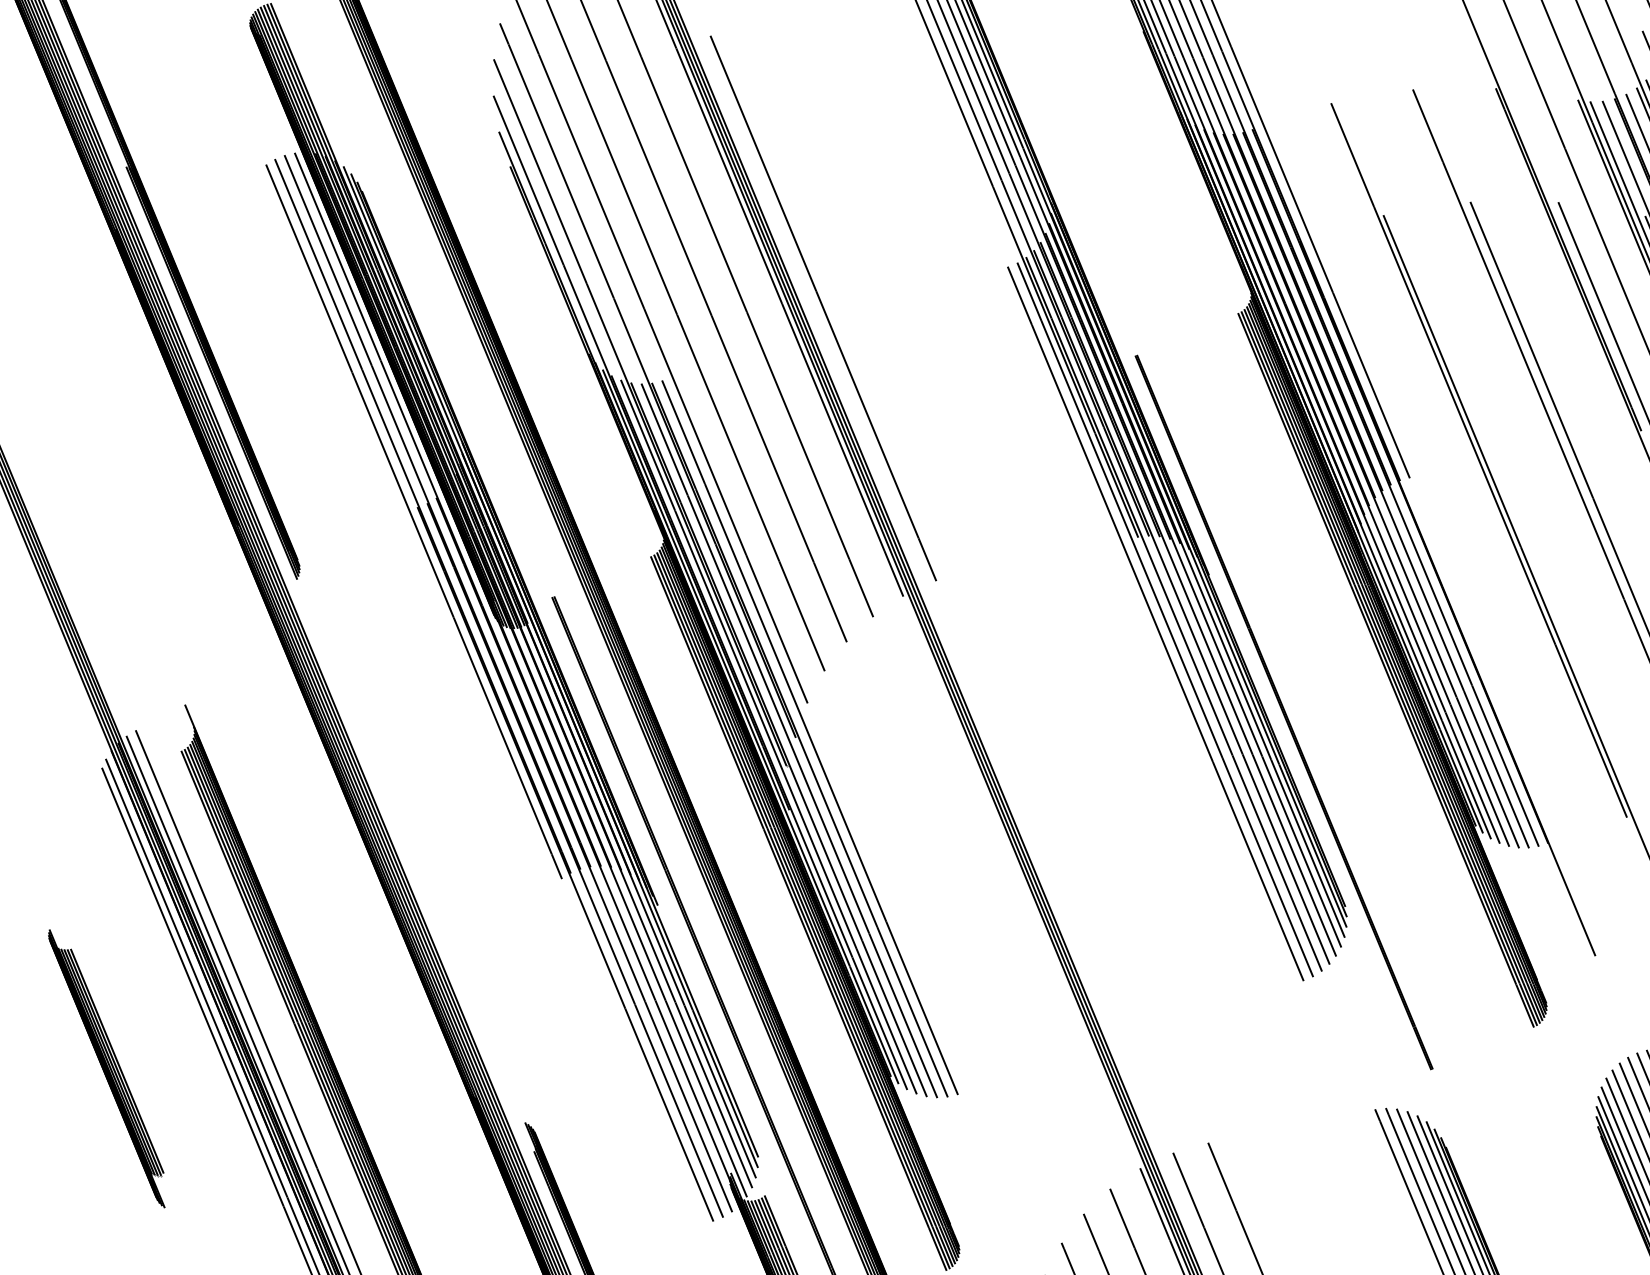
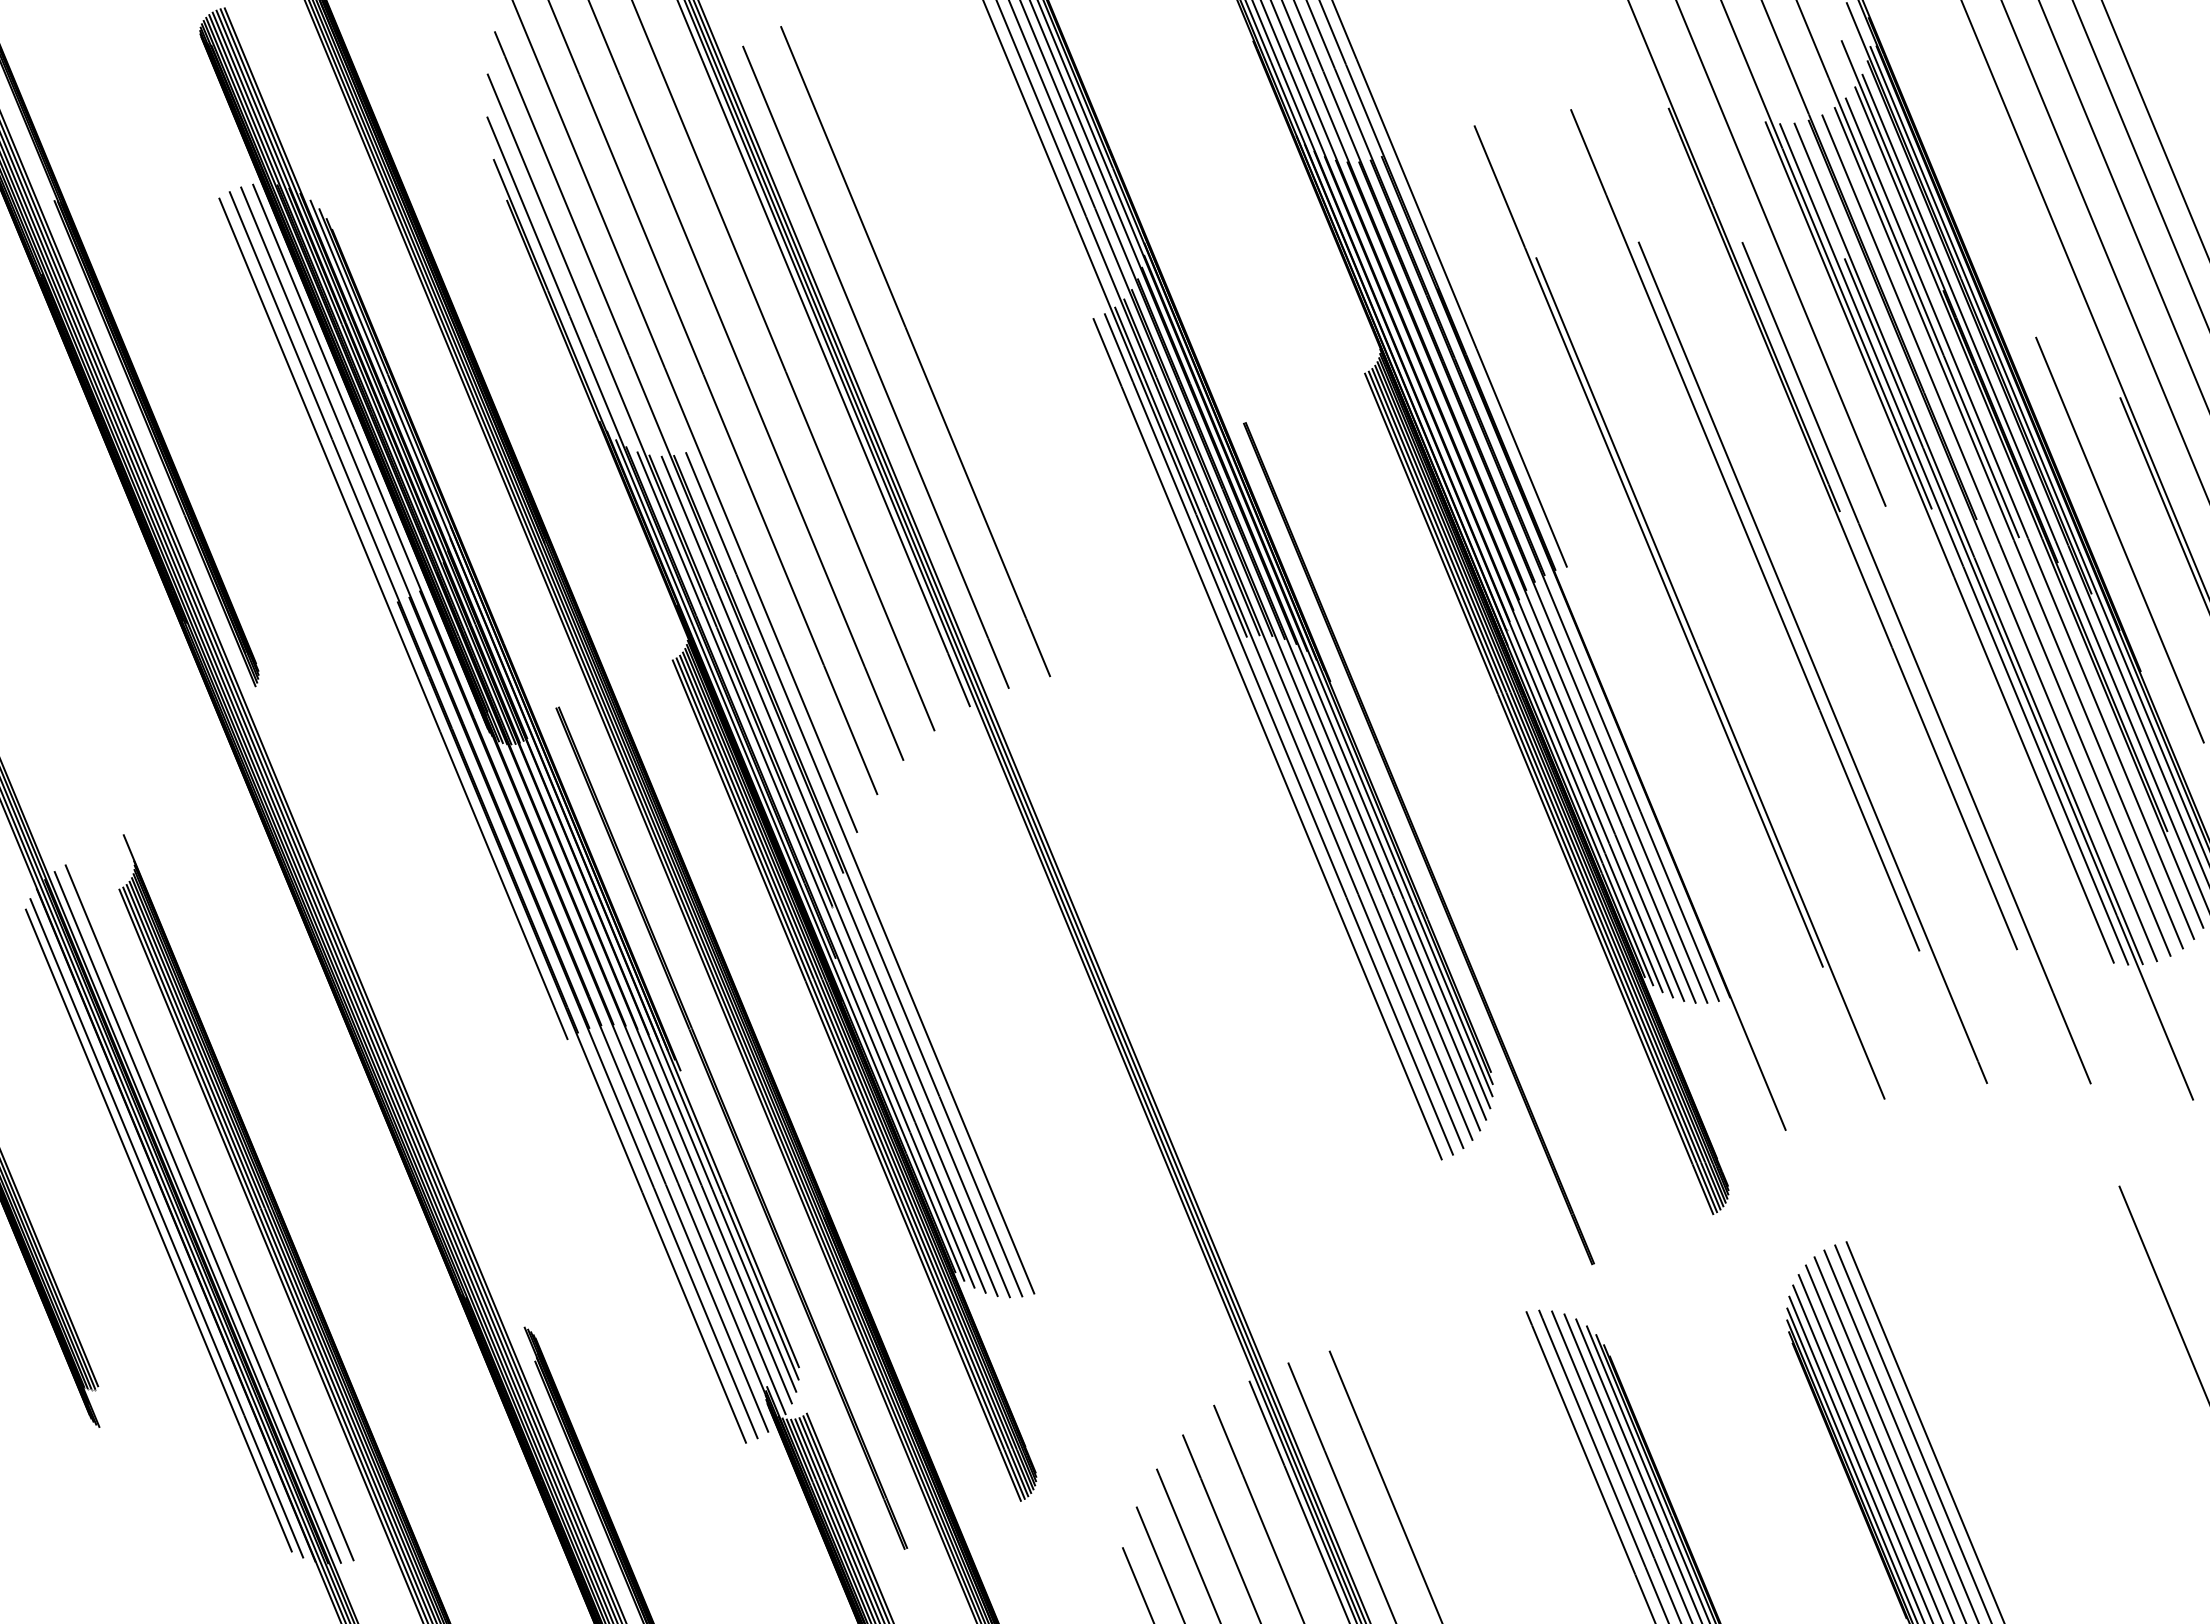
line: (856, 294) -> (915, 351), added

